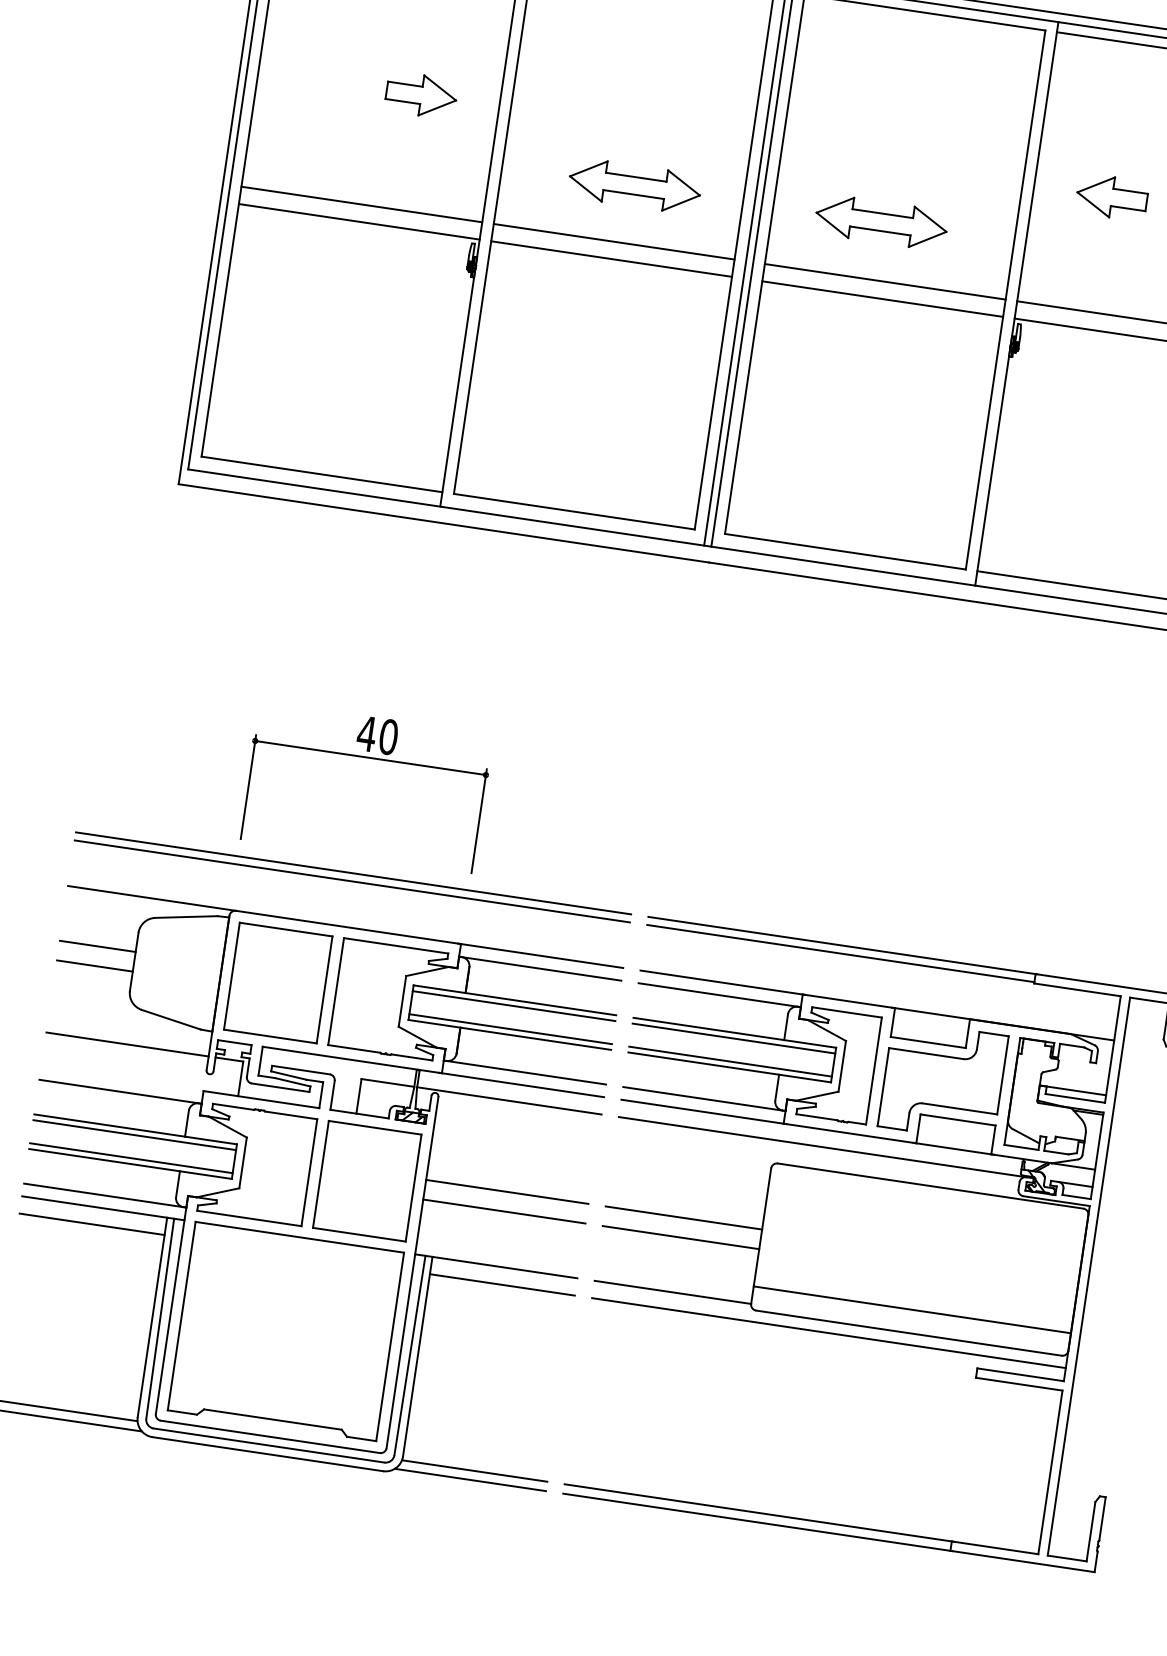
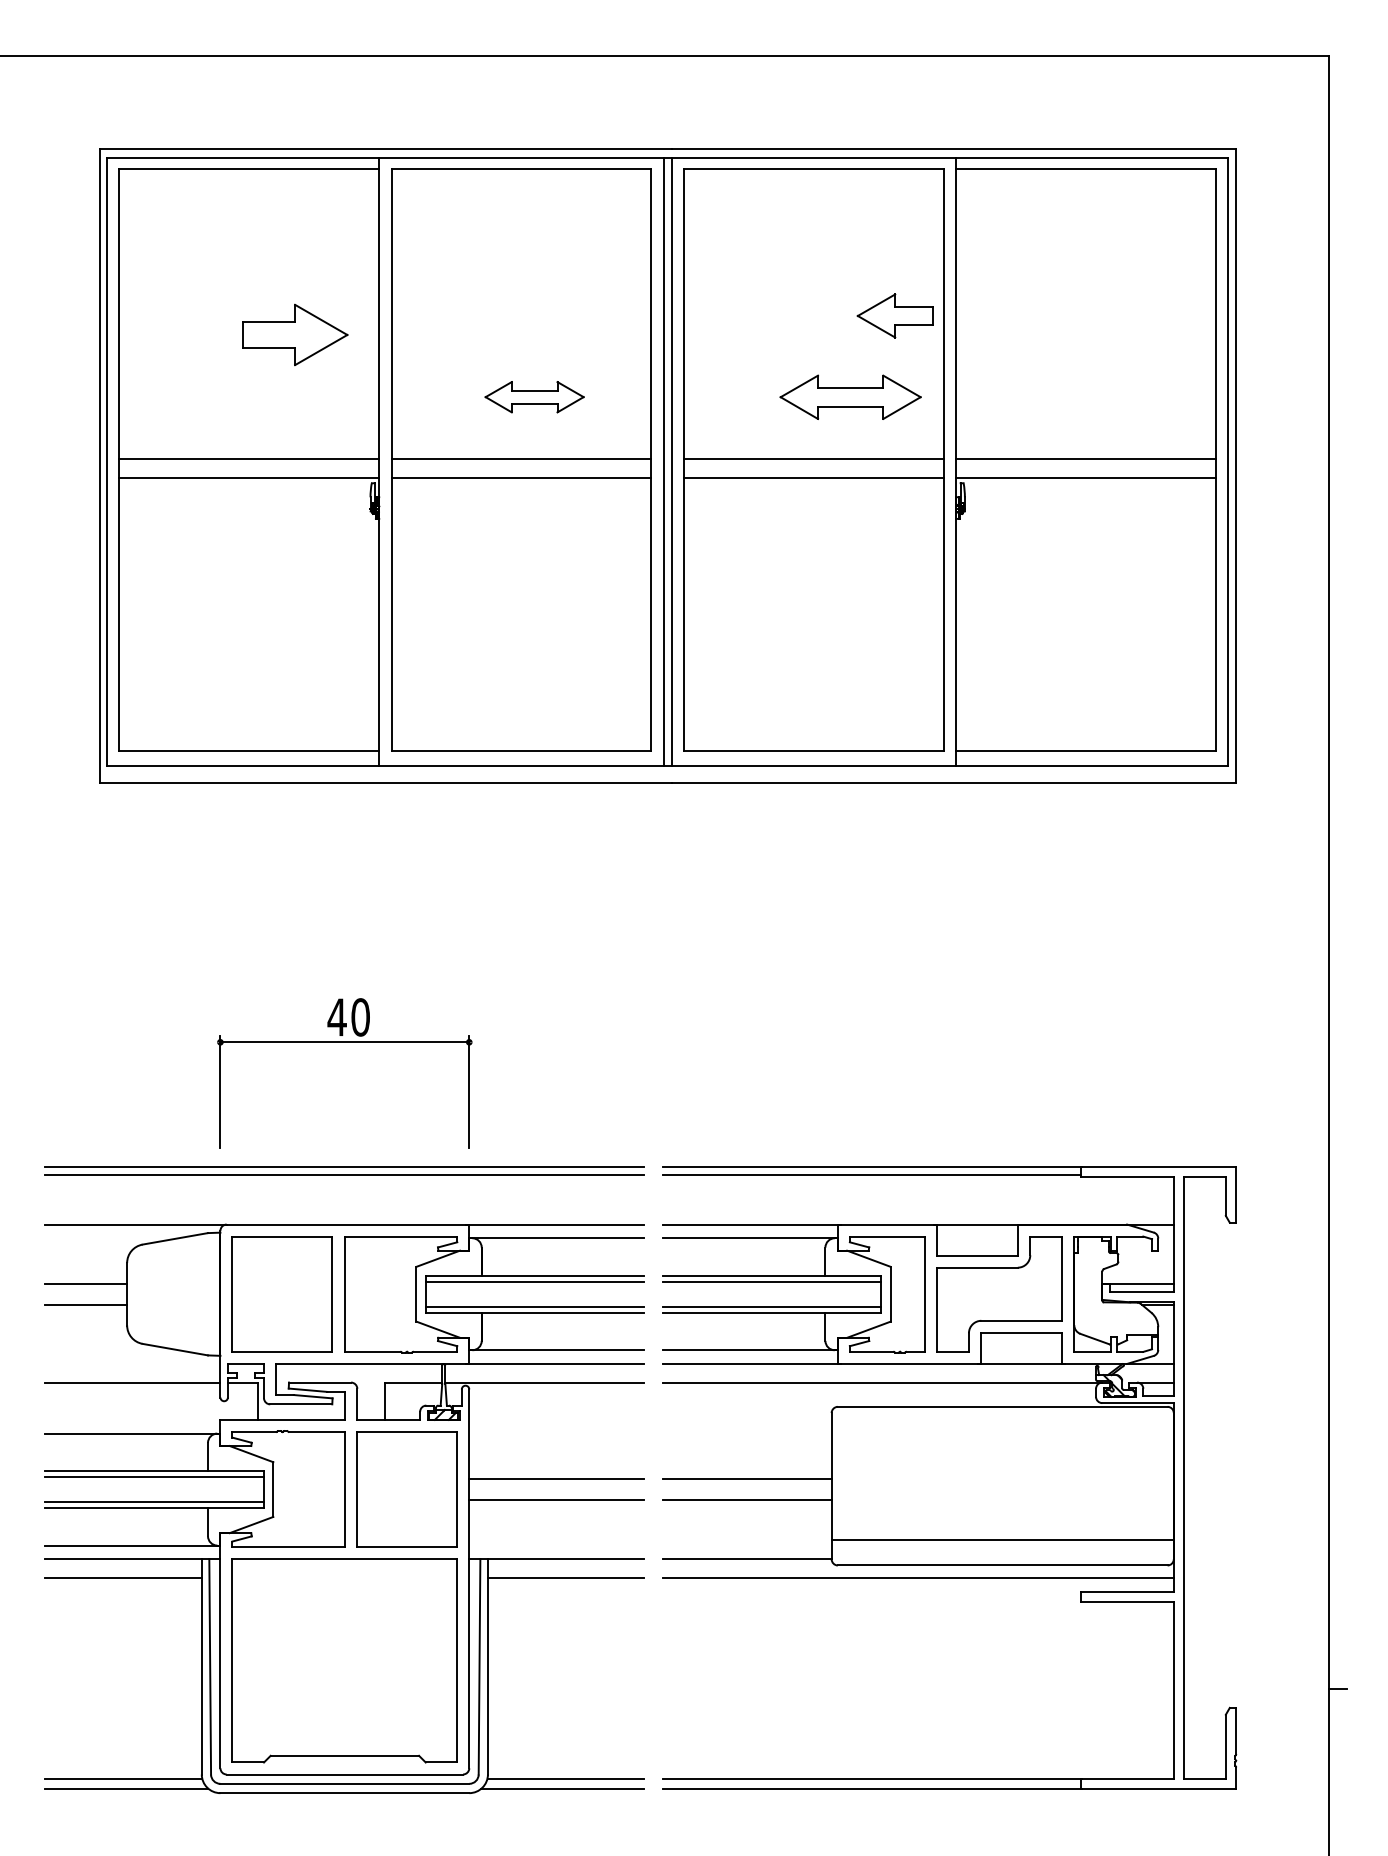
part: (421, 95) -> (295, 334), size x1.4
part: (634, 185) -> (534, 396), size x0.7
part: (1111, 196) -> (894, 315), moved
part: (881, 221) -> (850, 396), moved

